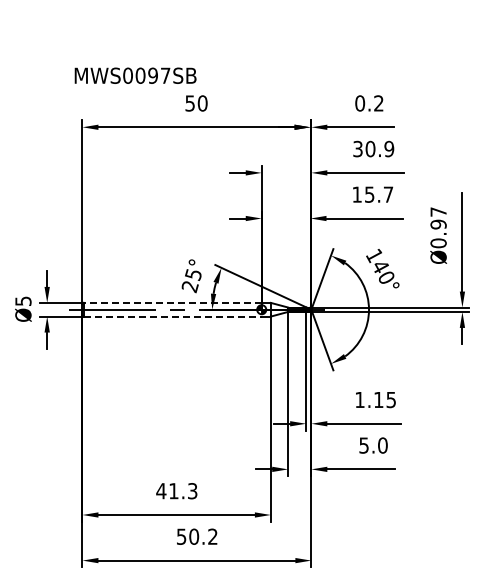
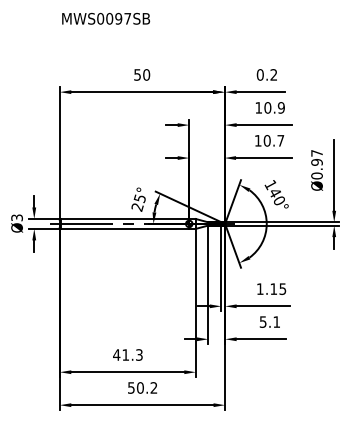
text: (135, 75) -> (106, 18), moved
text: (357, 148) -> (258, 107), 30.9 -> 10.9
text: (369, 194) -> (267, 140), 15.7 -> 10.7
text: (22, 300) -> (16, 217), Ø5 -> Ø3
line: (172, 302) -> (124, 218), dashed -> solid
line: (172, 316) -> (124, 228), dashed -> solid
text: (382, 445) -> (276, 322), 5.0 -> 5.1

